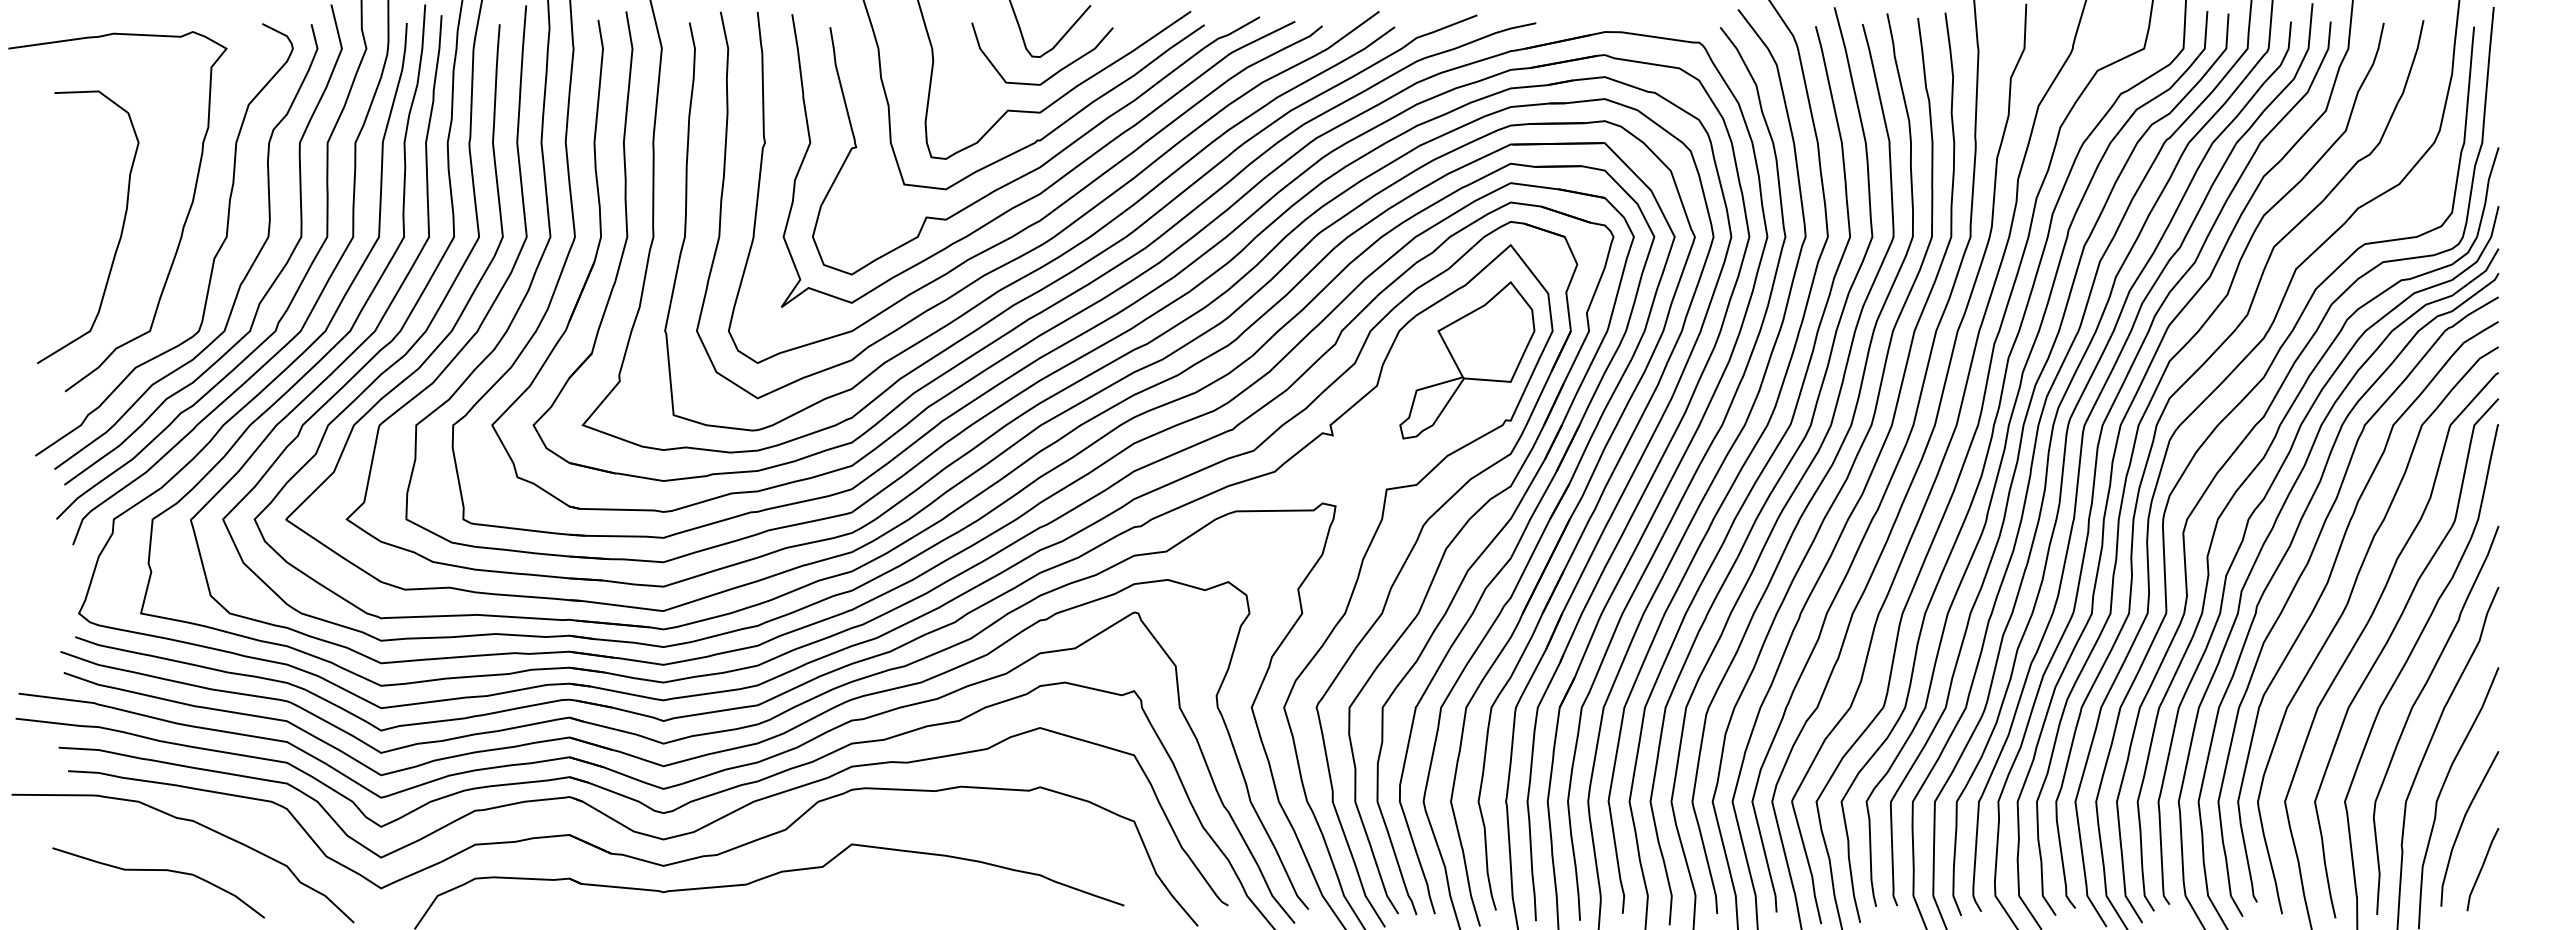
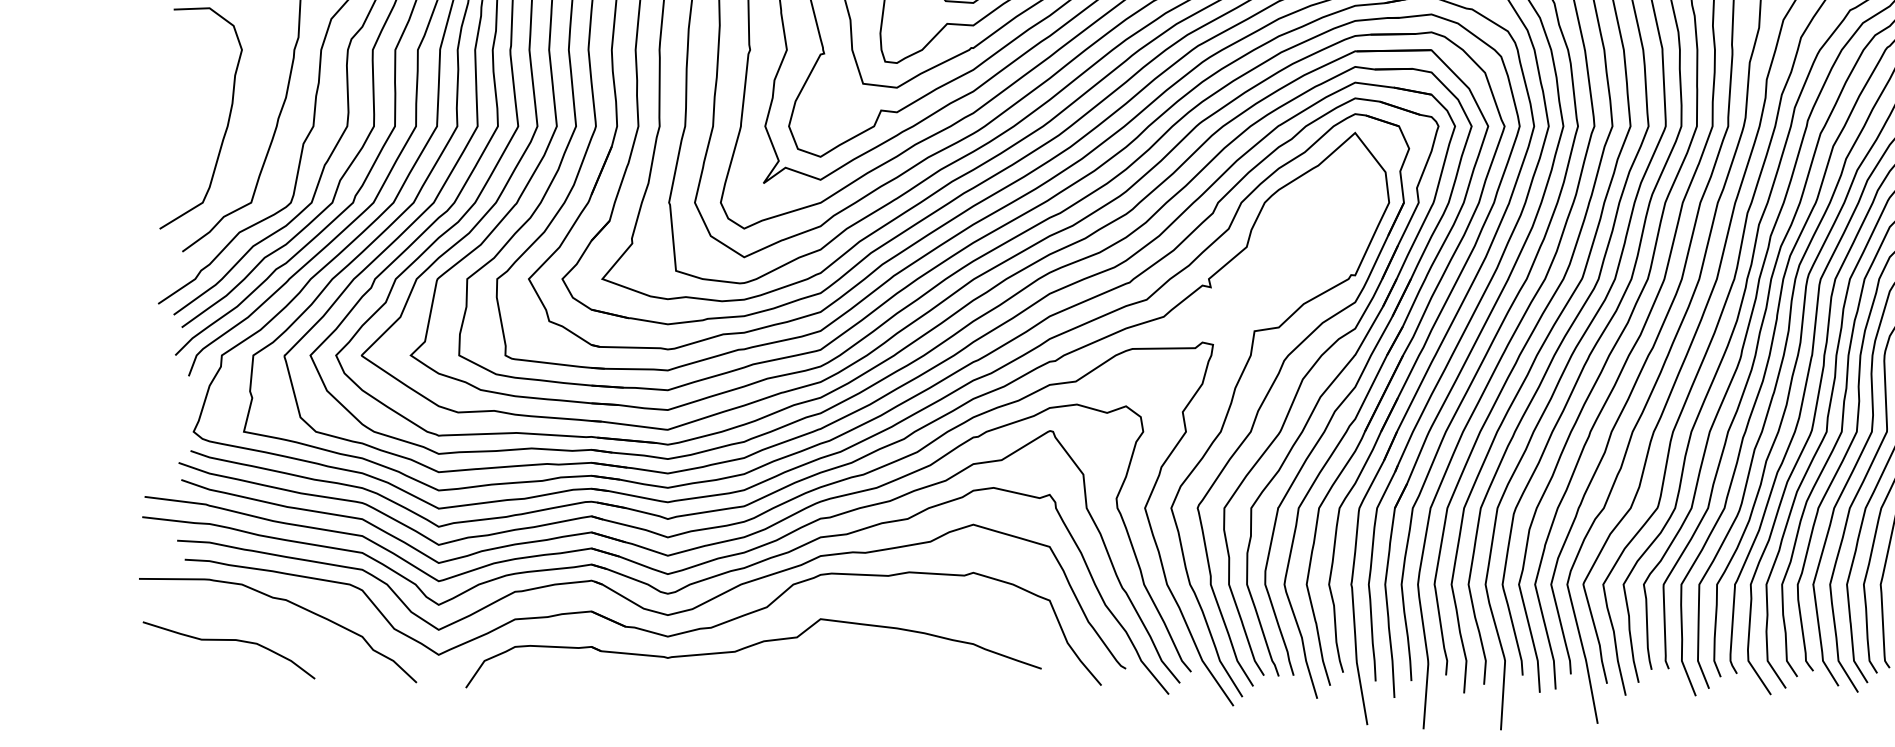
part: (1467, 360) -> (1320, 226), removed
curve: (158, 870) -> (228, 640), moved

